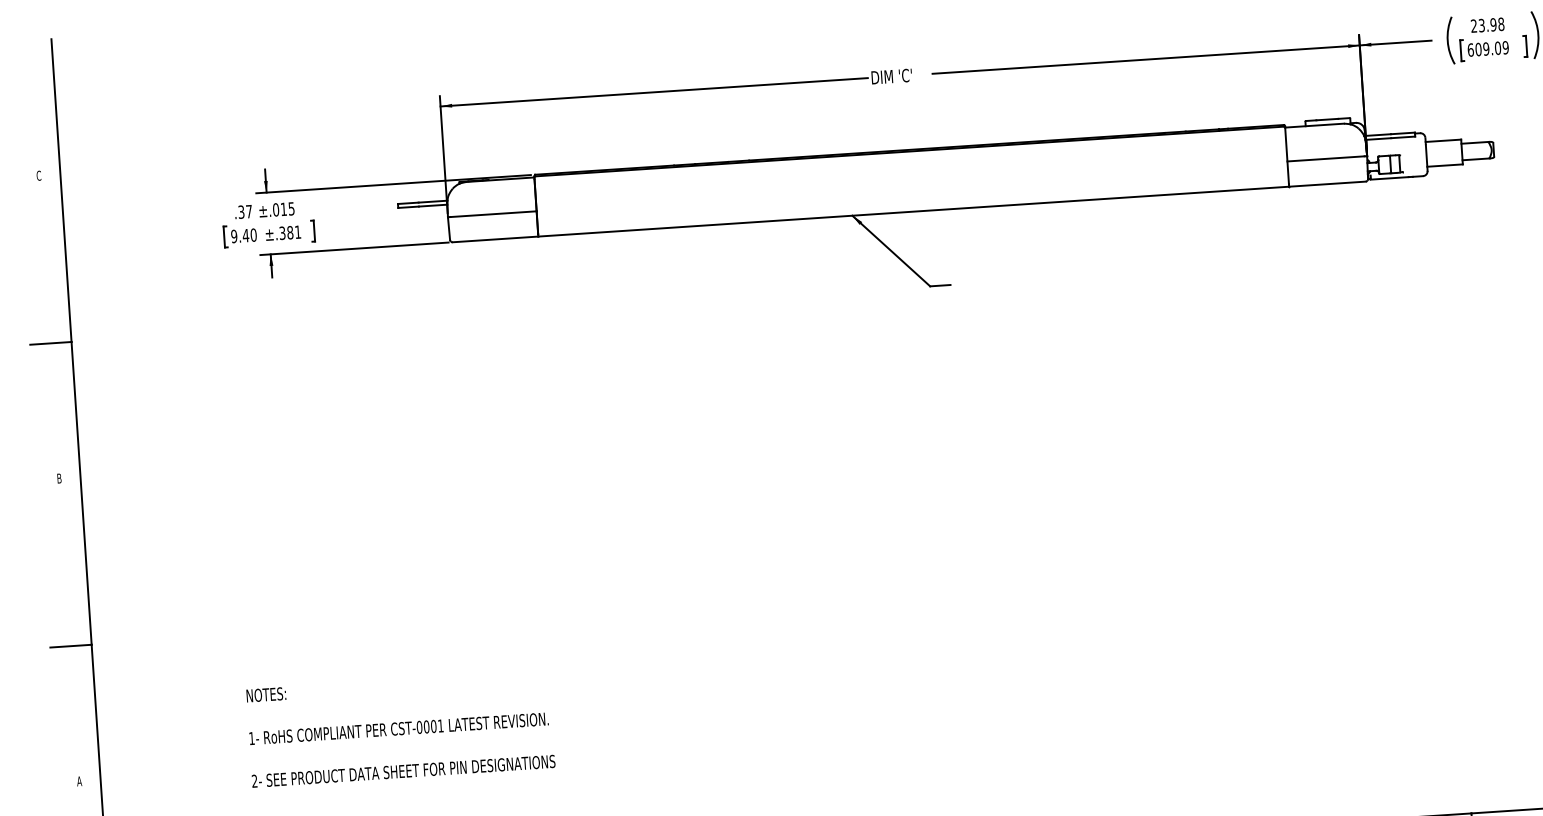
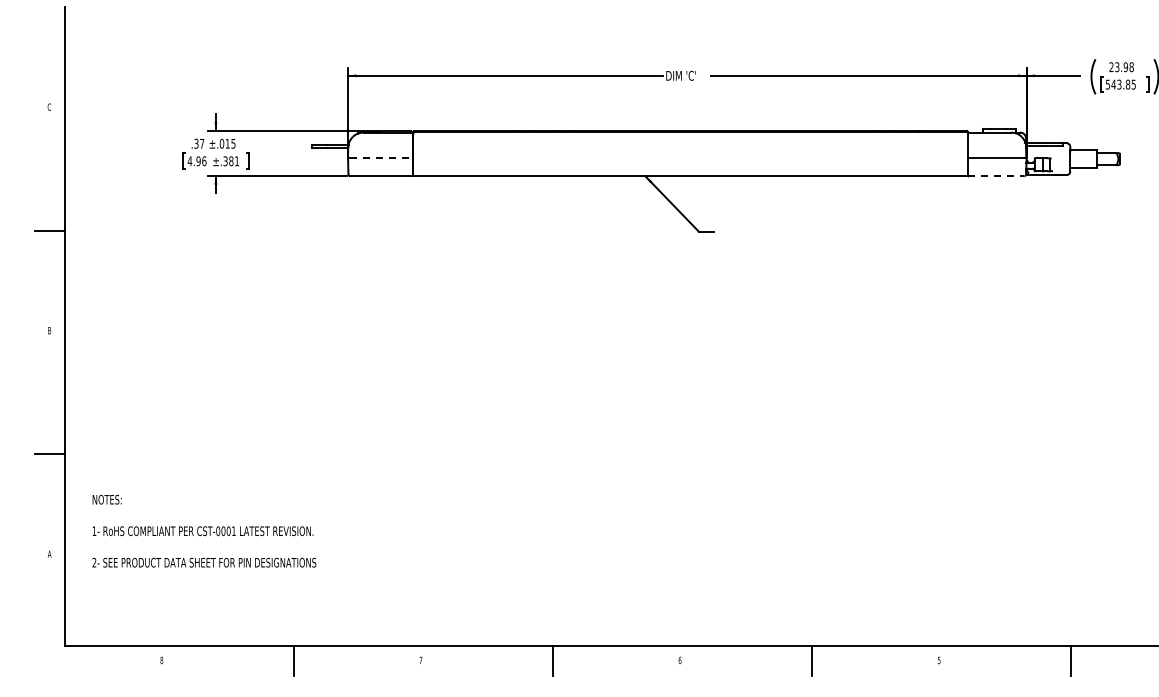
text: (1487, 48) -> (1120, 84), 609.09 -> 543.85
line: (1328, 184) -> (996, 176), solid -> dashed
line: (493, 214) -> (381, 157), solid -> dashed
text: (243, 236) -> (196, 161), 9.40 -> 4.96
text: (400, 727) -> (204, 530), moved

